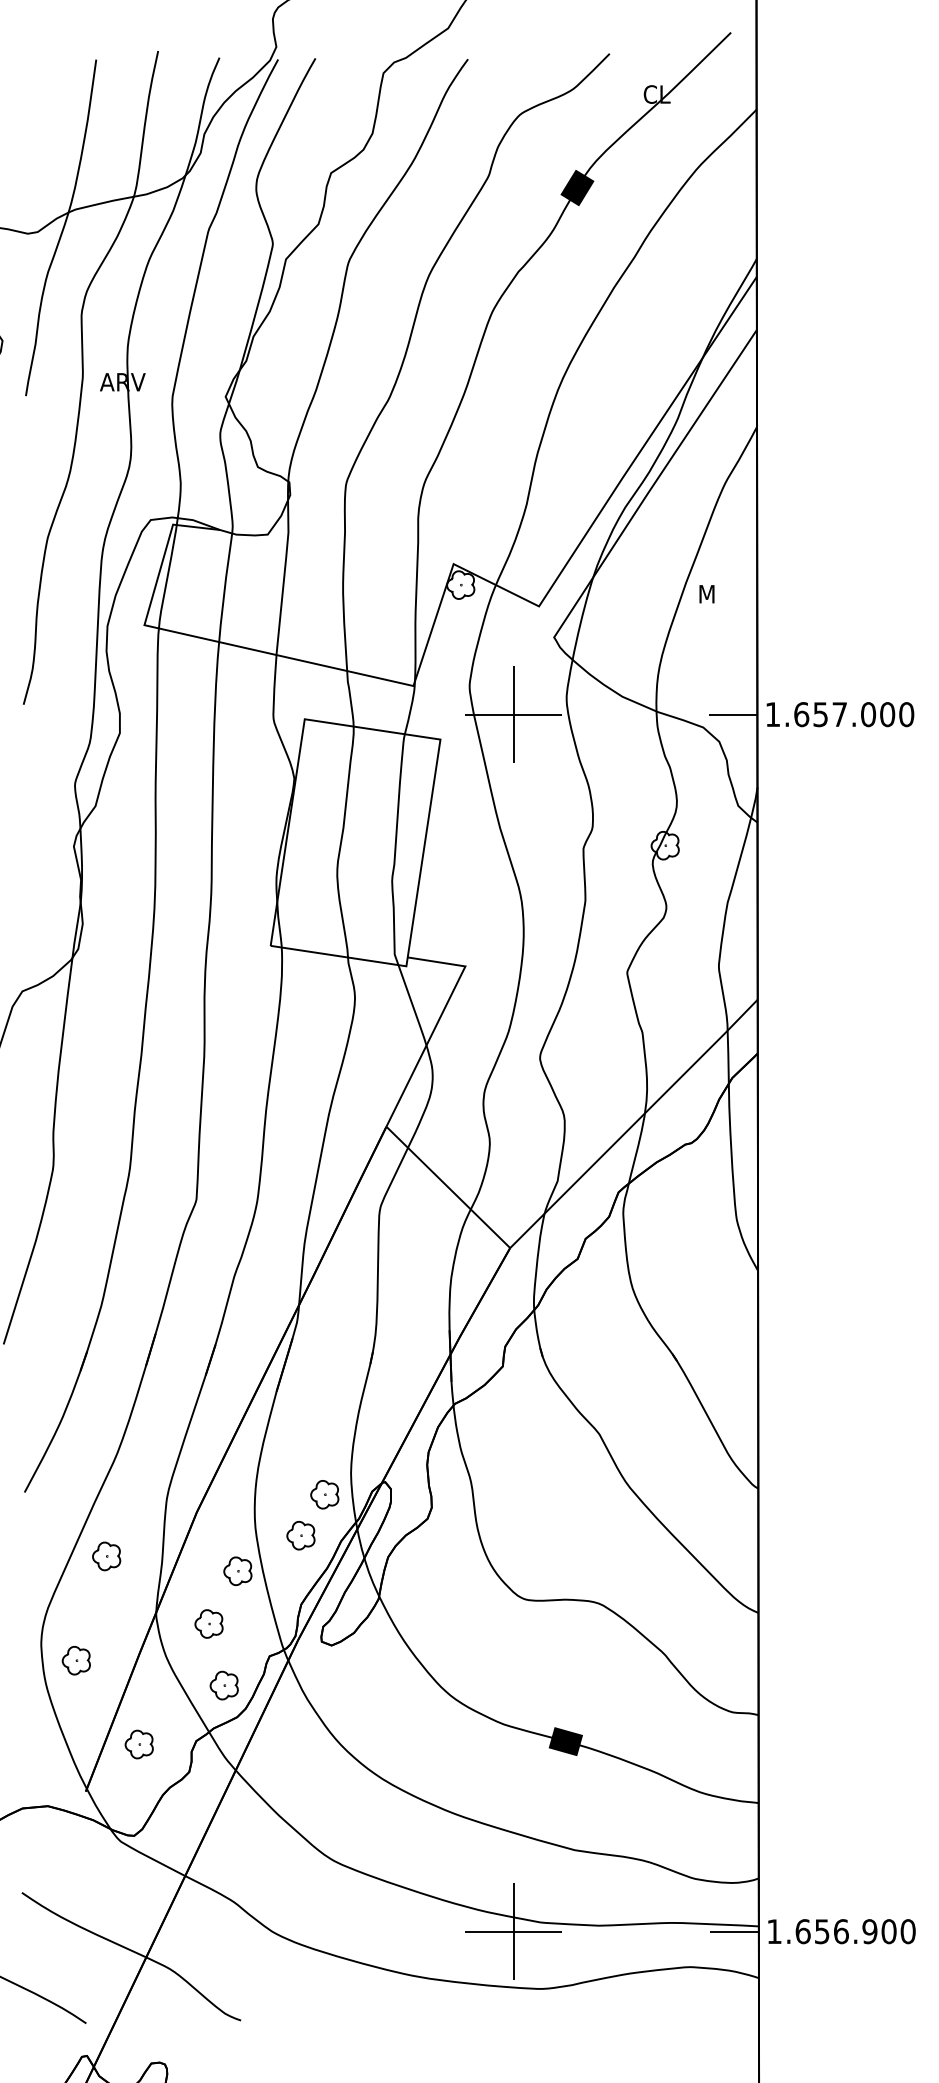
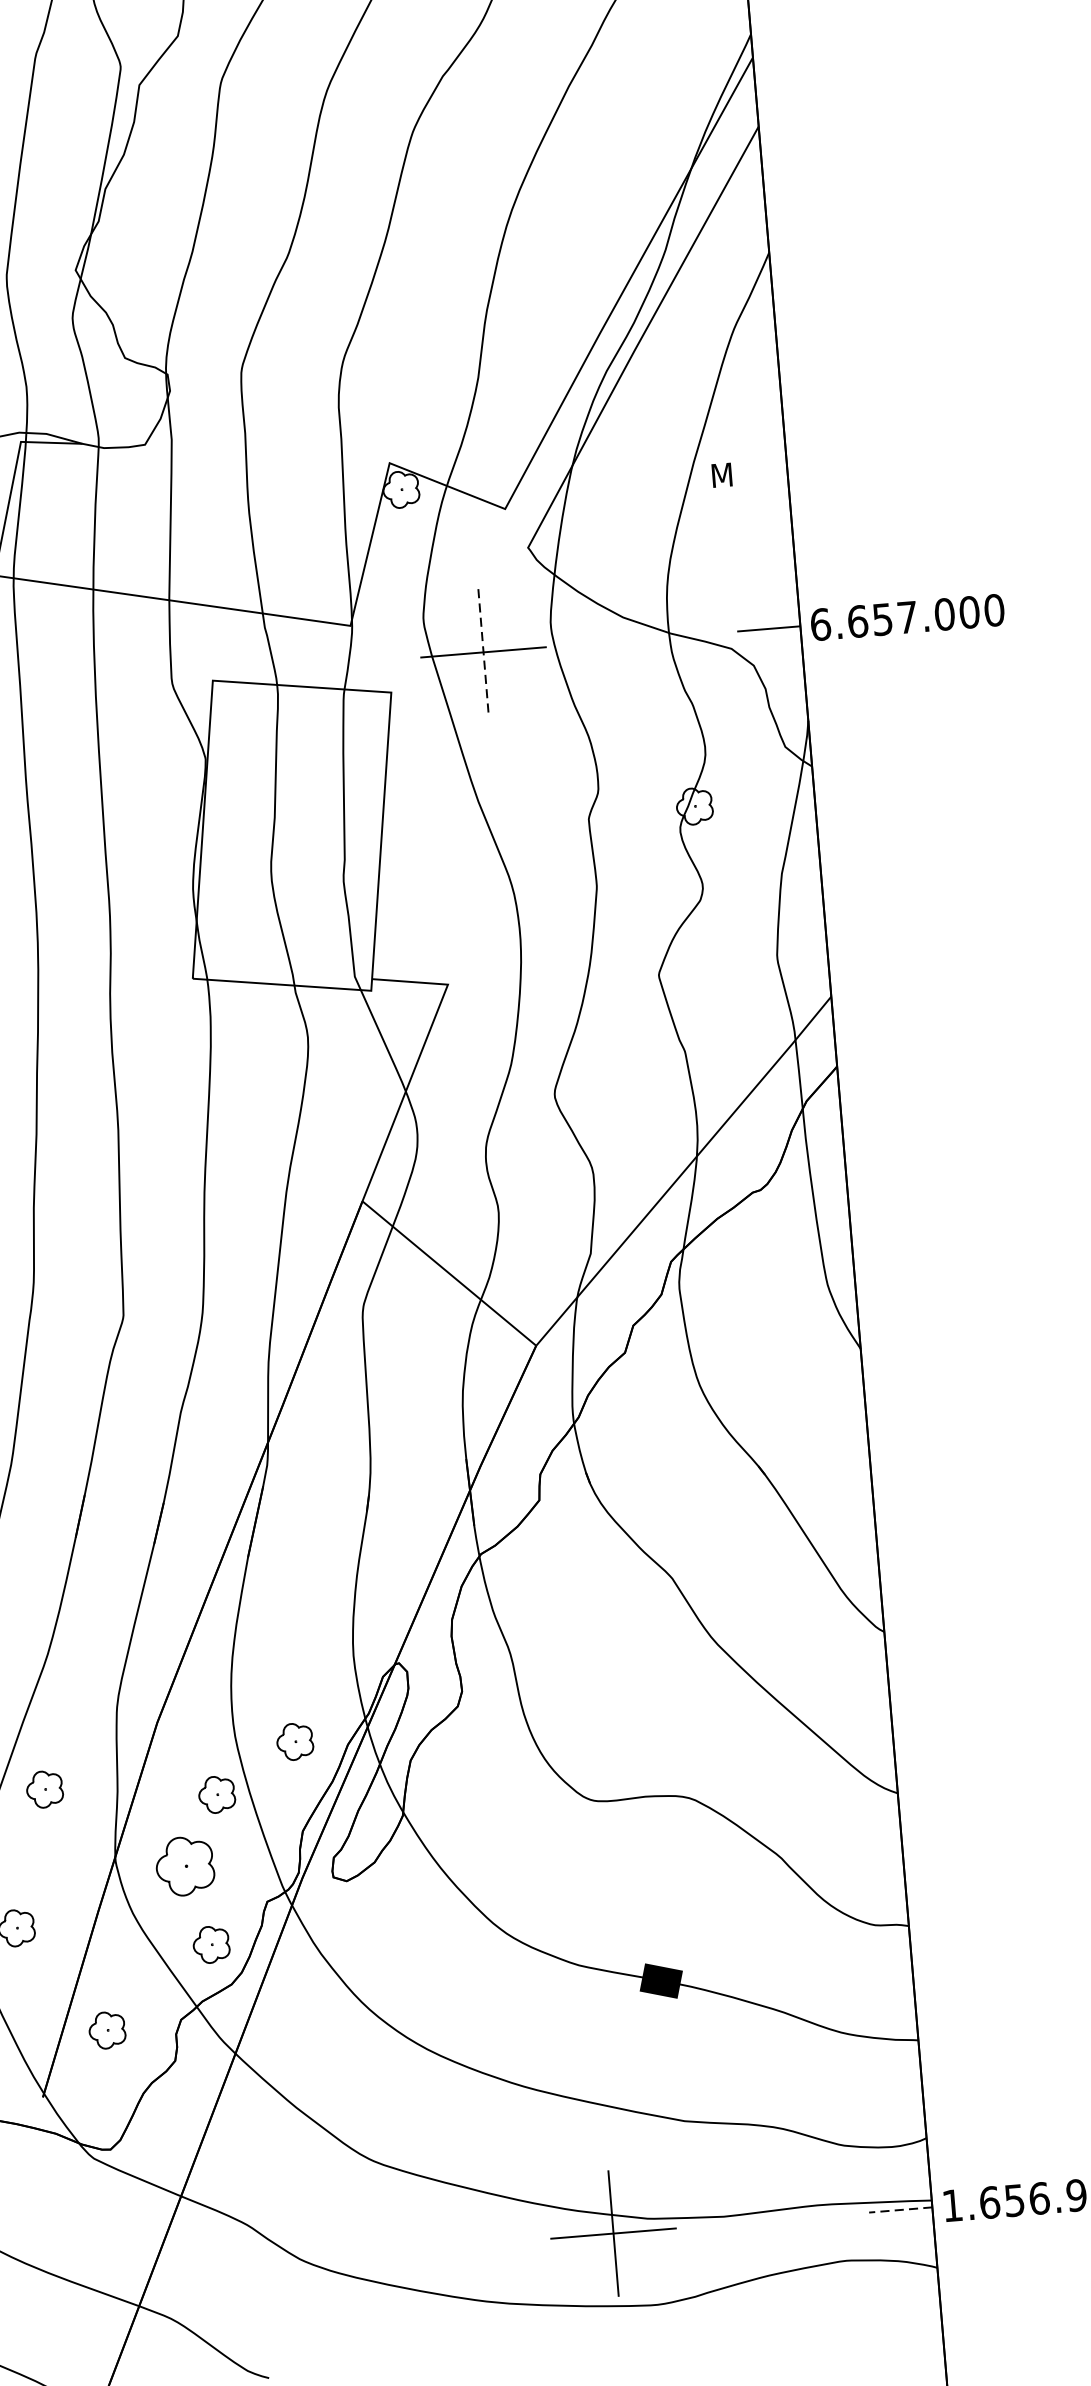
line: (513, 714) -> (483, 652), solid -> dashed
text: (772, 714) -> (820, 624), 1.657.000 -> 6.657.000
part: (324, 1494) -> (321, 1685), removed
part: (208, 1623) -> (184, 1865), size x1.6
line: (734, 1931) -> (900, 2209), solid -> dashed

